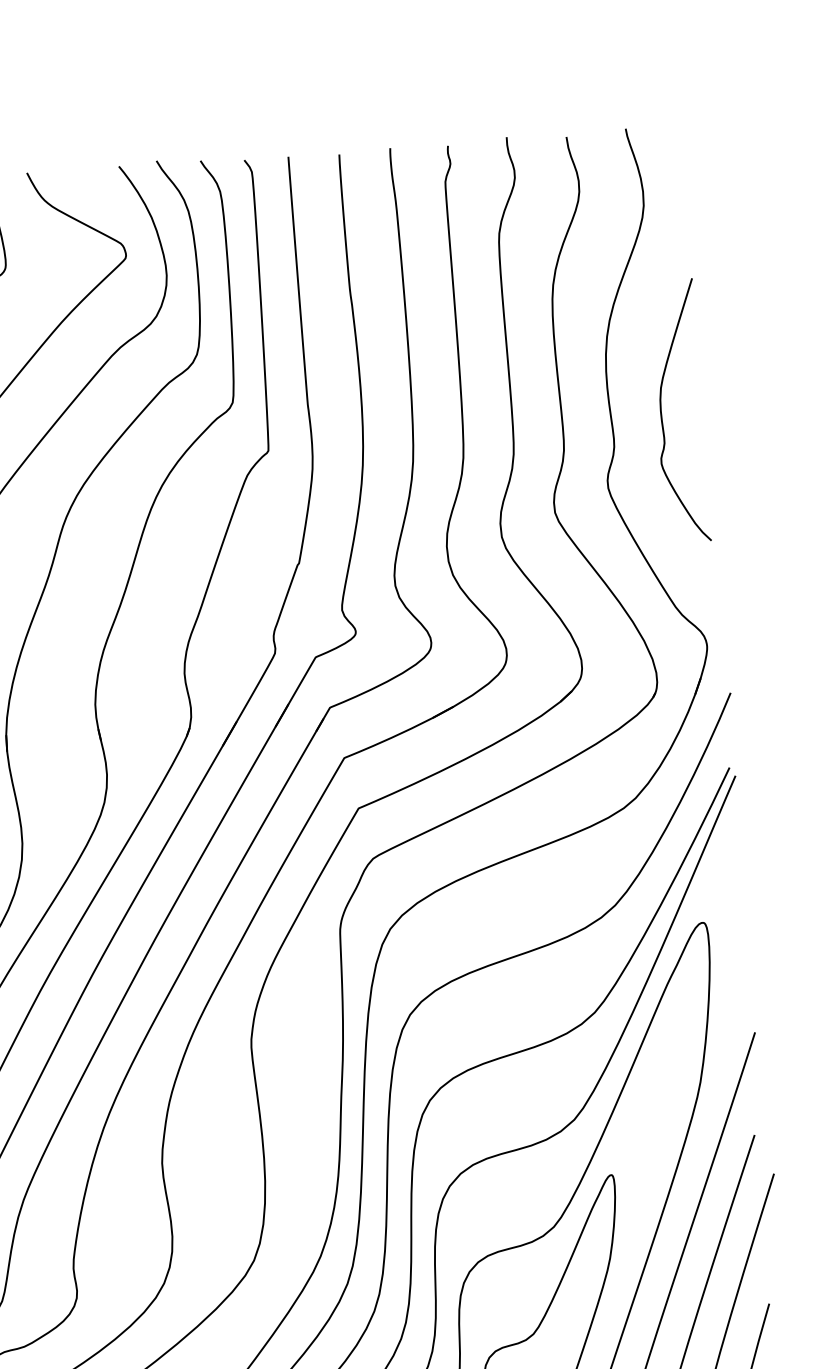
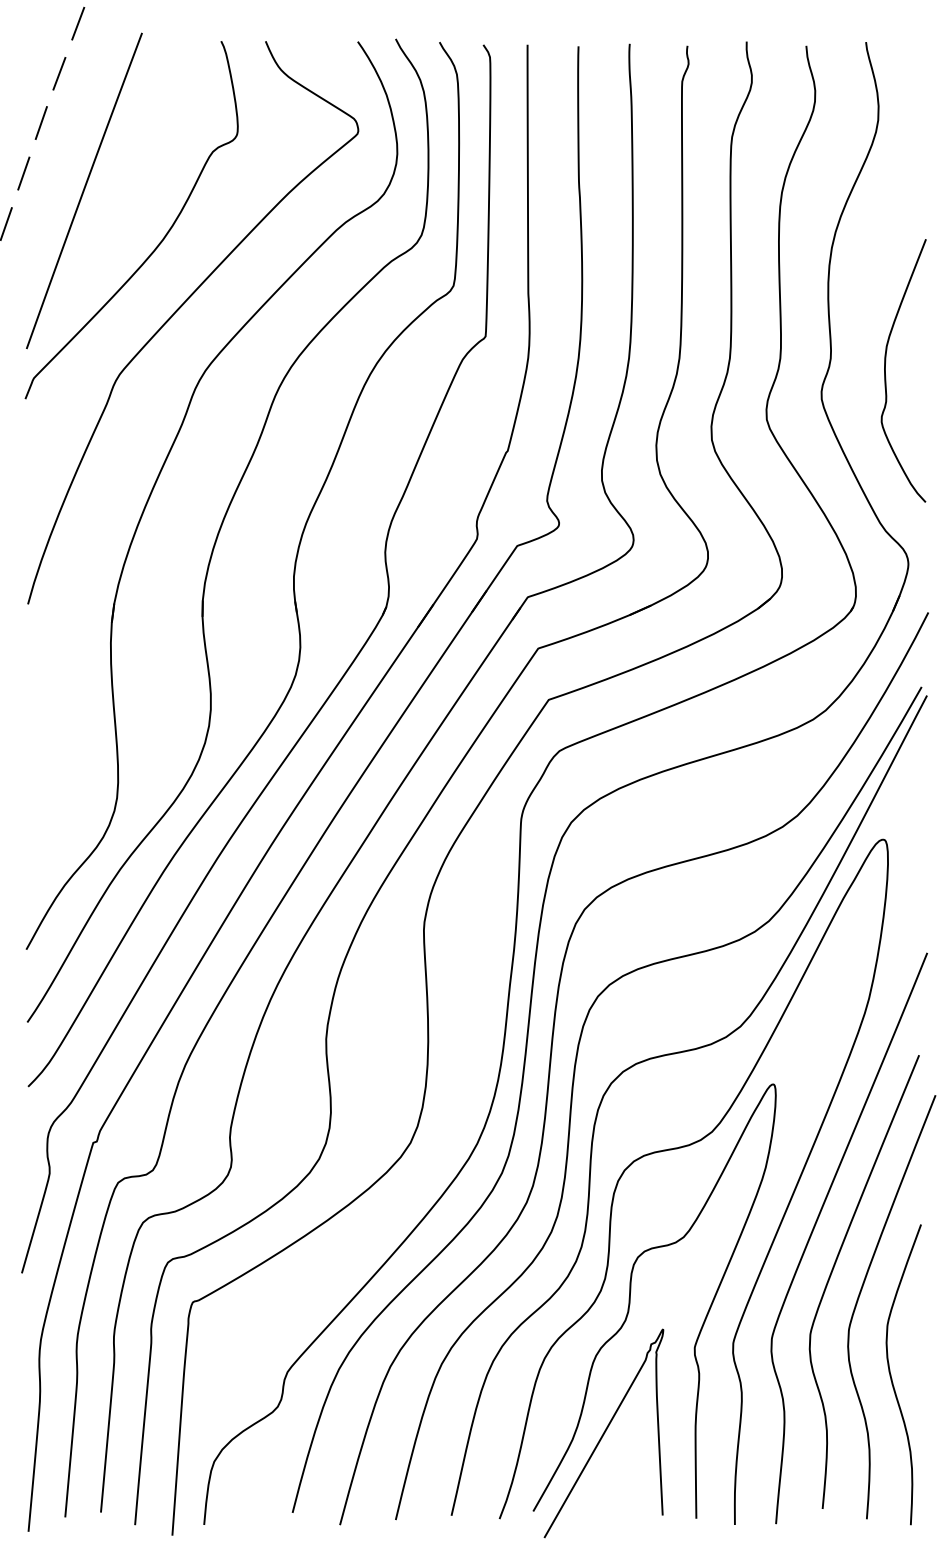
curve: (661, 412) -> (885, 370), moved

